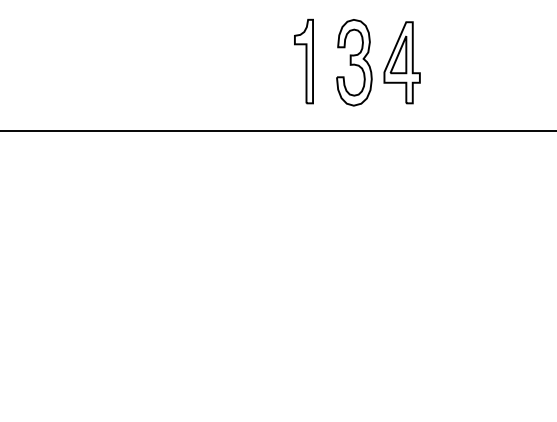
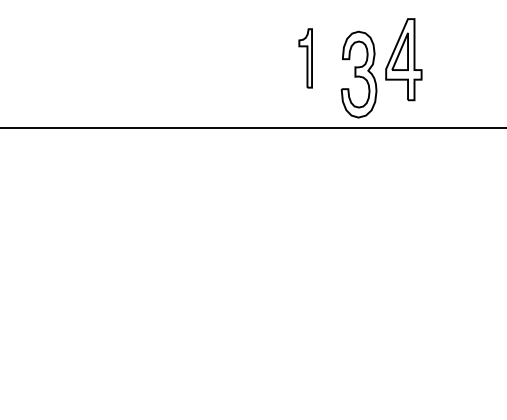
part: (303, 61) -> (305, 58), size x0.7
part: (354, 62) -> (359, 74), moved

